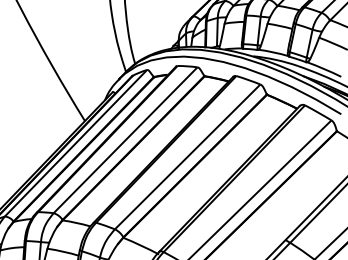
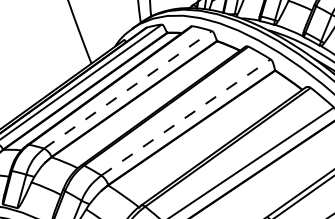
line: (124, 141) -> (126, 90), solid -> dashed
line: (187, 157) -> (185, 117), solid -> dashed

